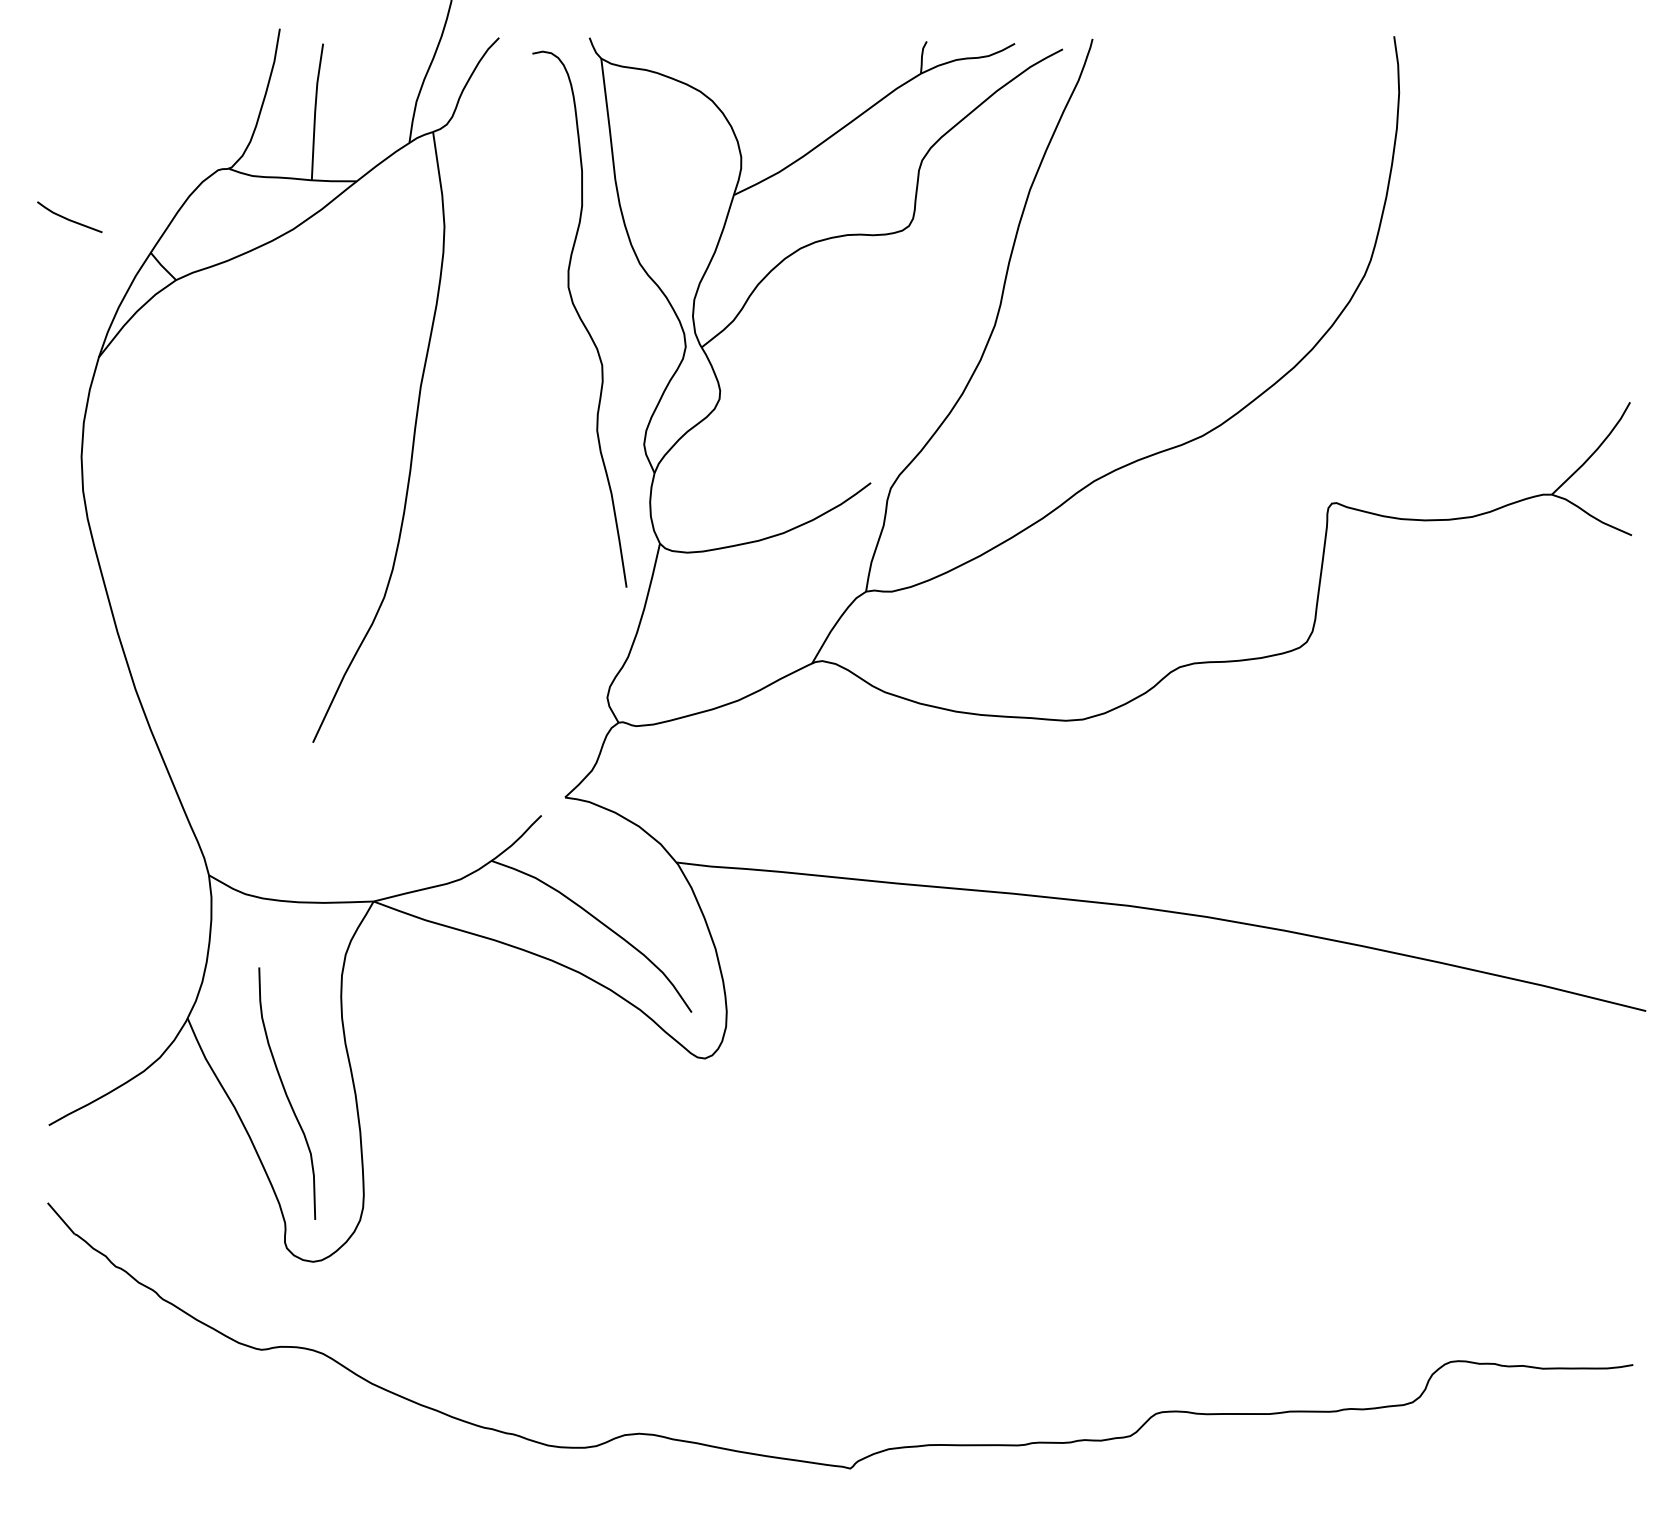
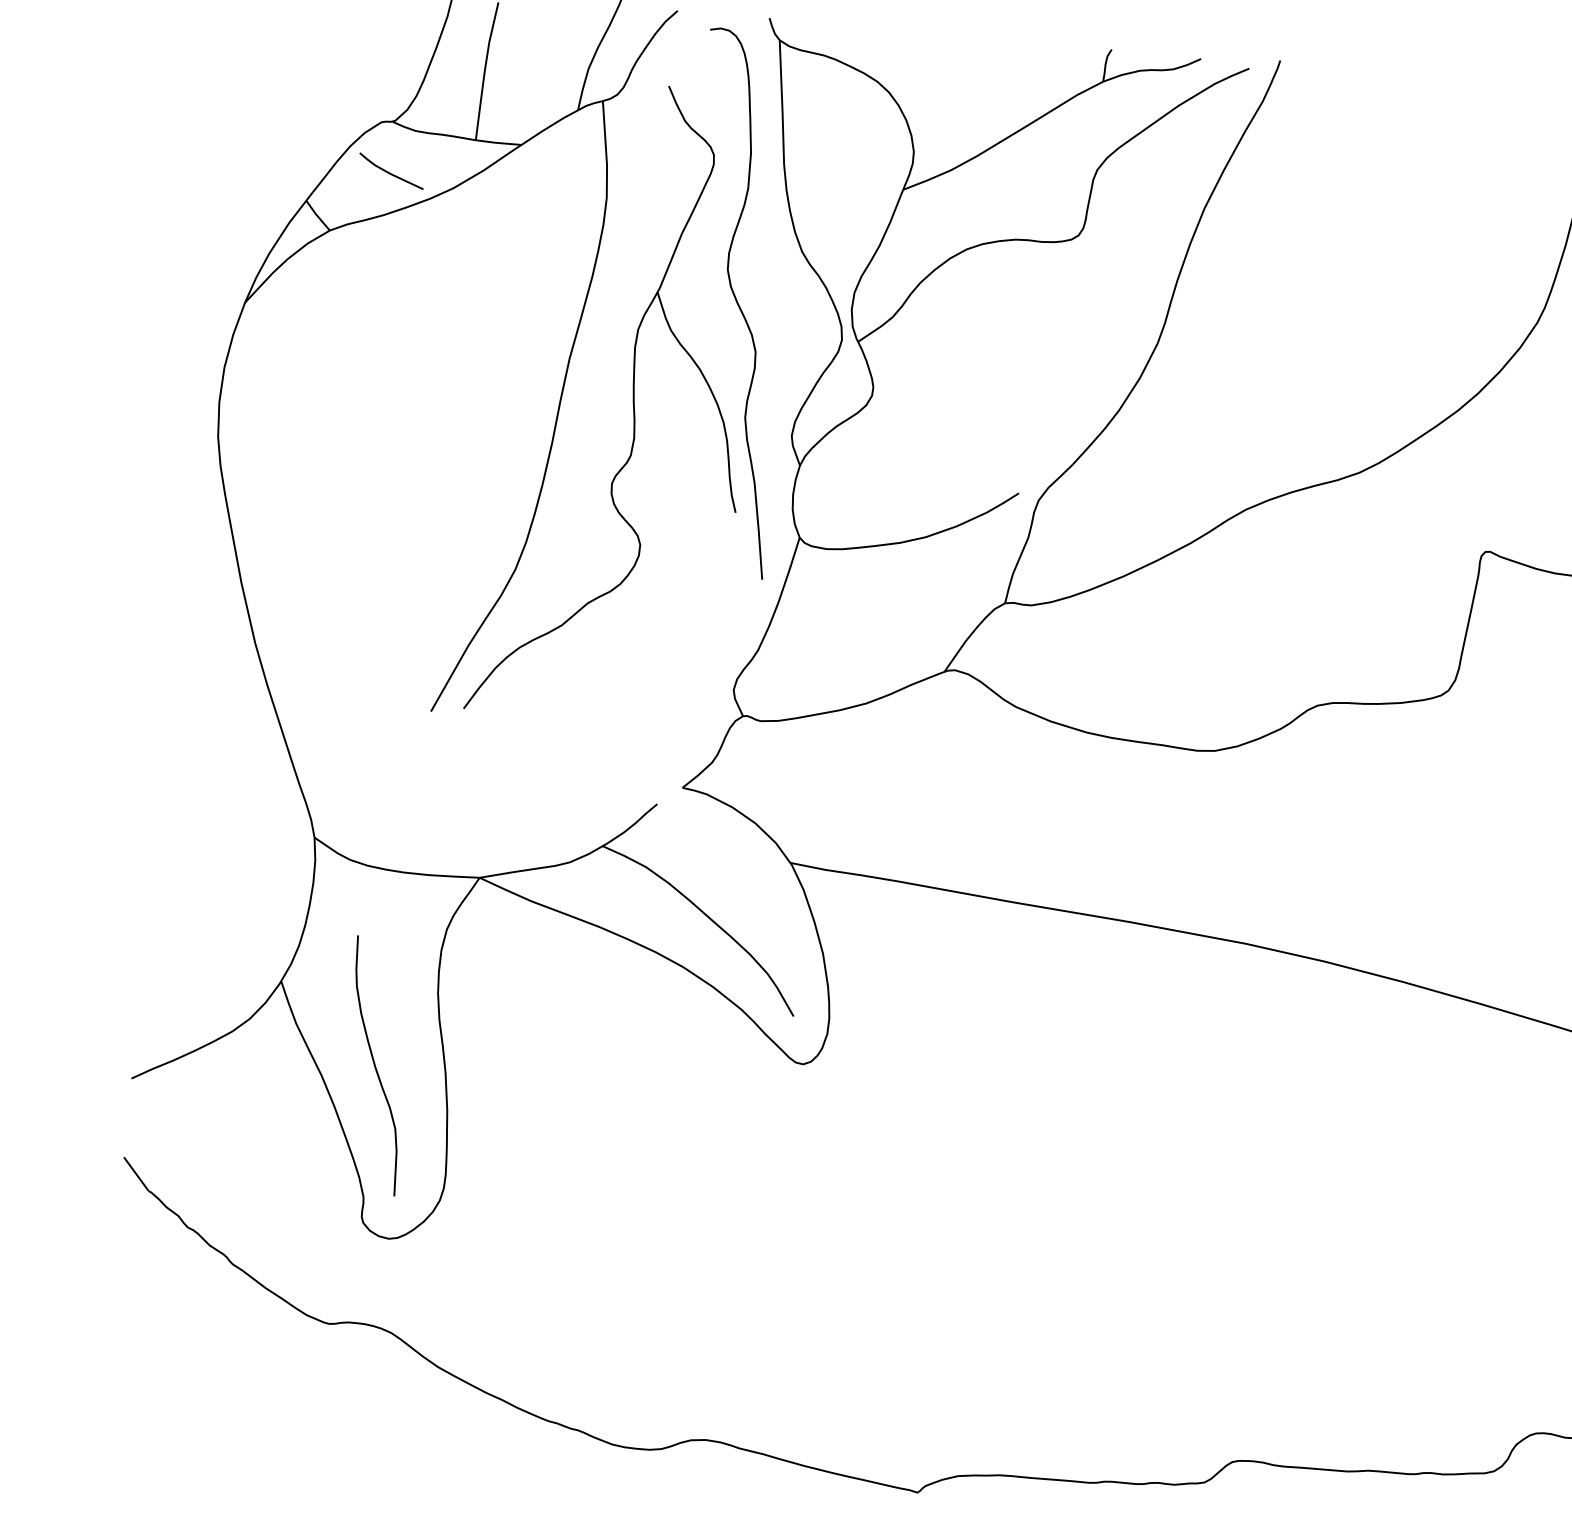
curve: (68, 218) -> (390, 172), moved
part: (485, 421) -> (632, 399), added

